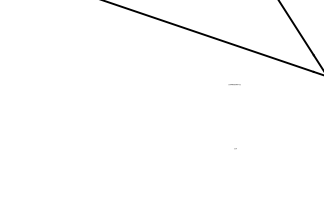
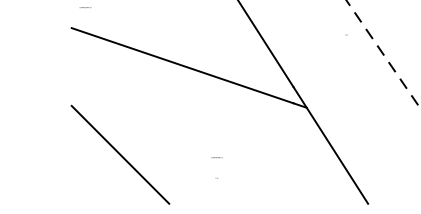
text: (233, 84) -> (216, 157), moved
line: (136, 124) -> (120, 154), added

